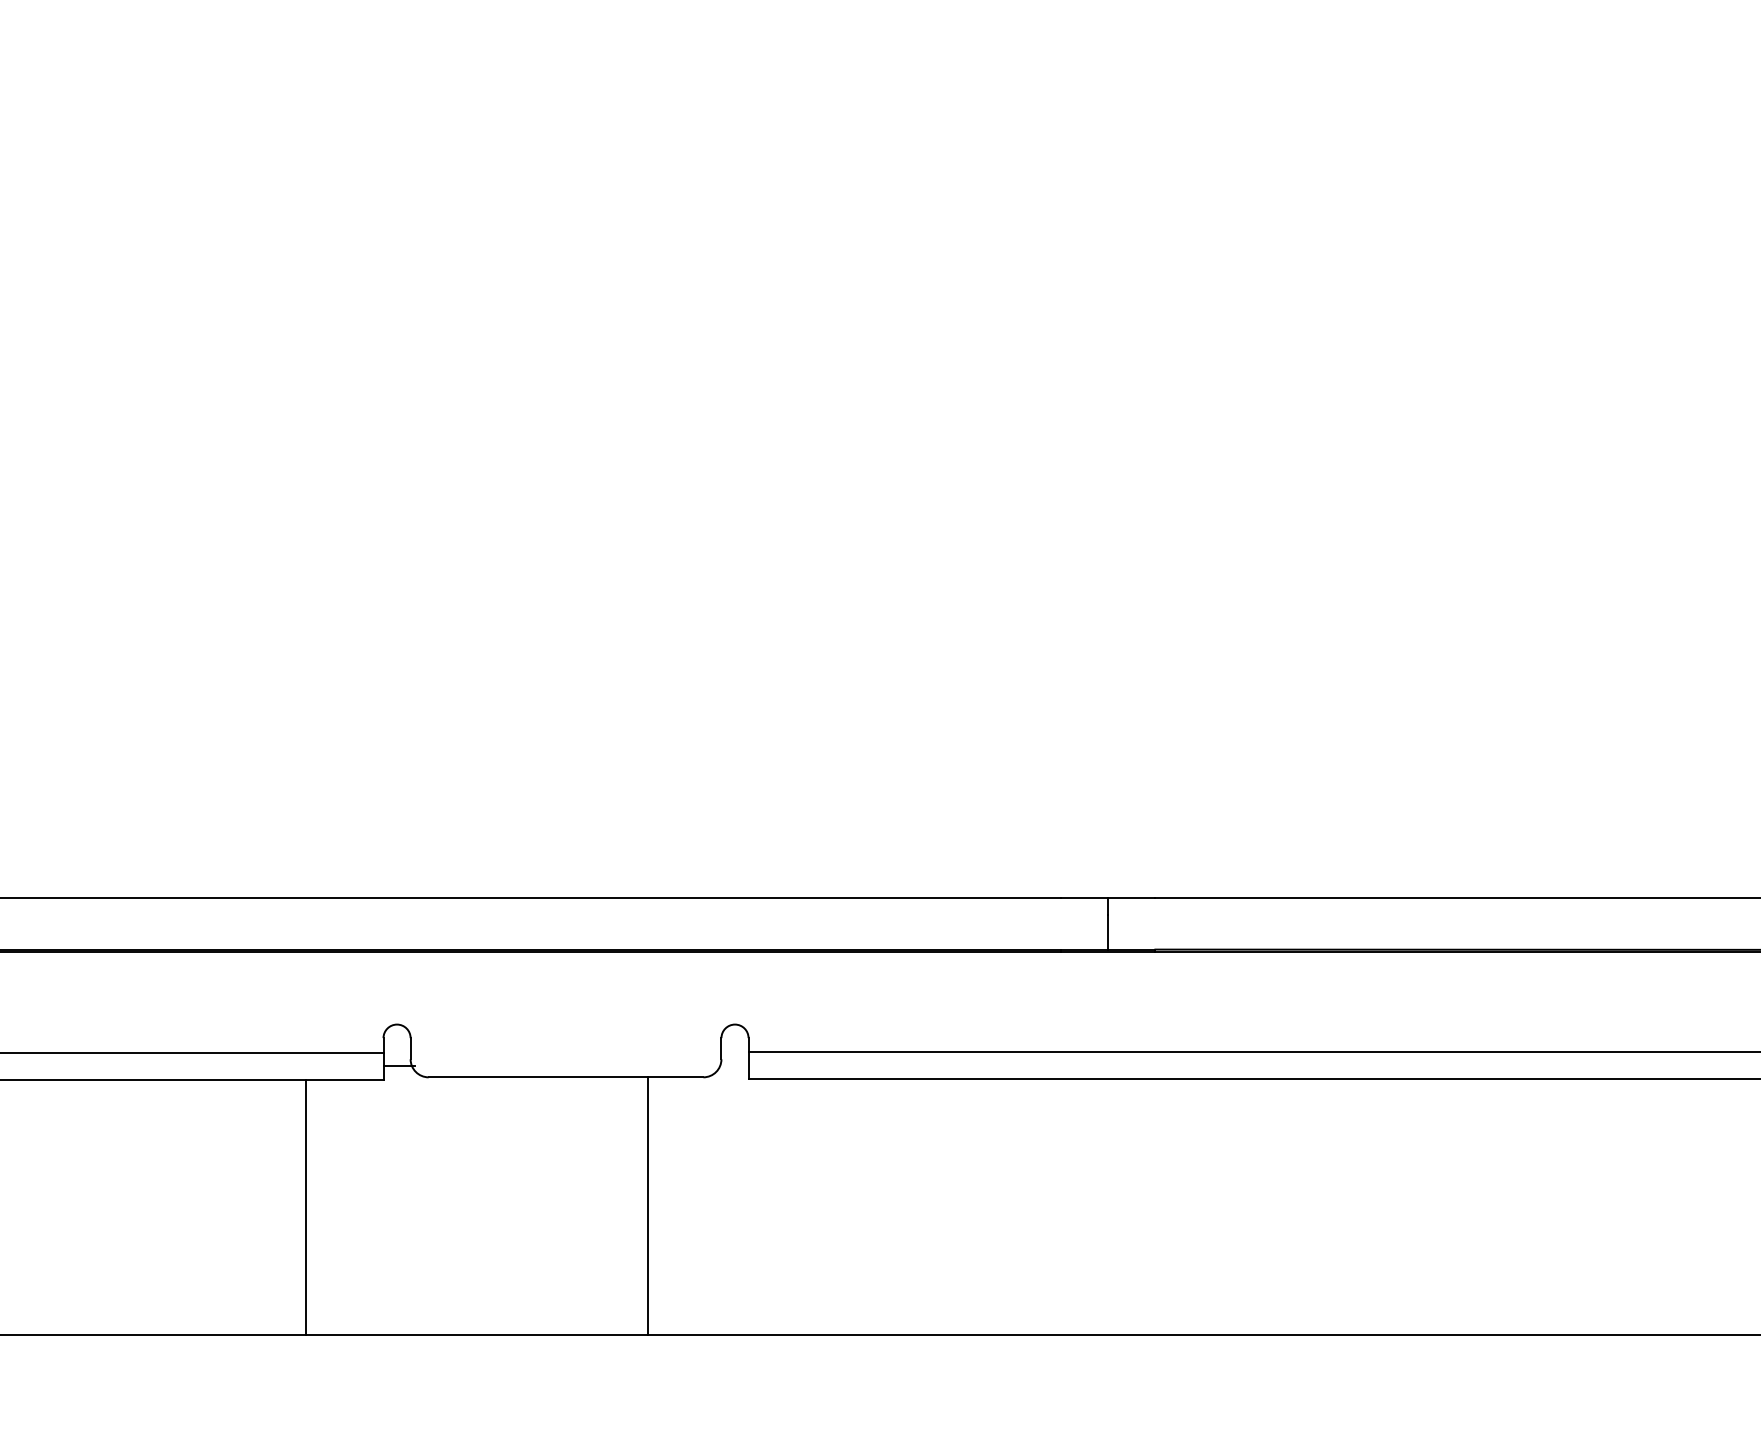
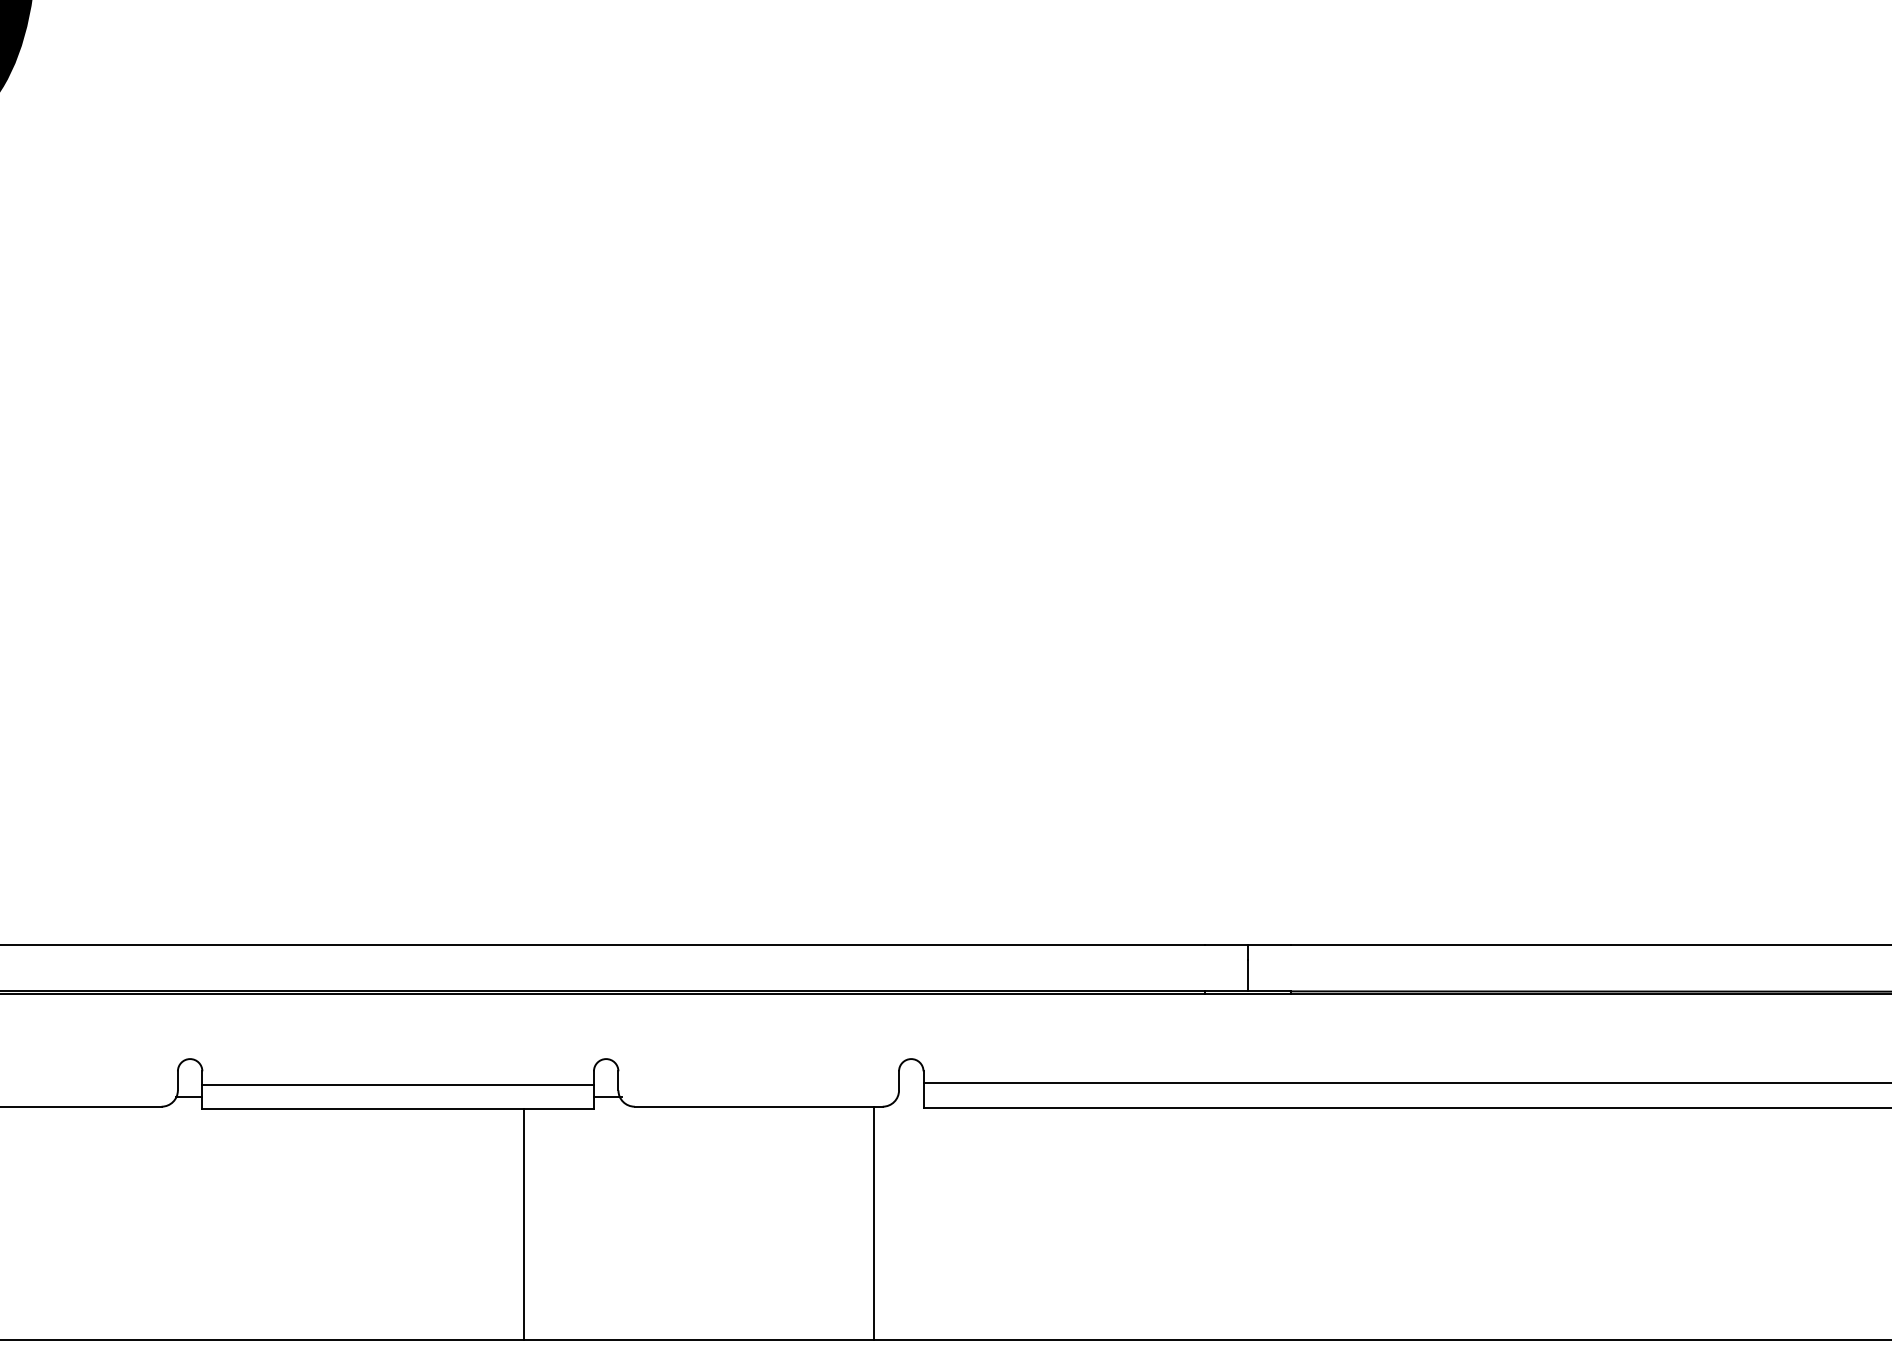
line: (647, 1205) -> (873, 1222), moved

